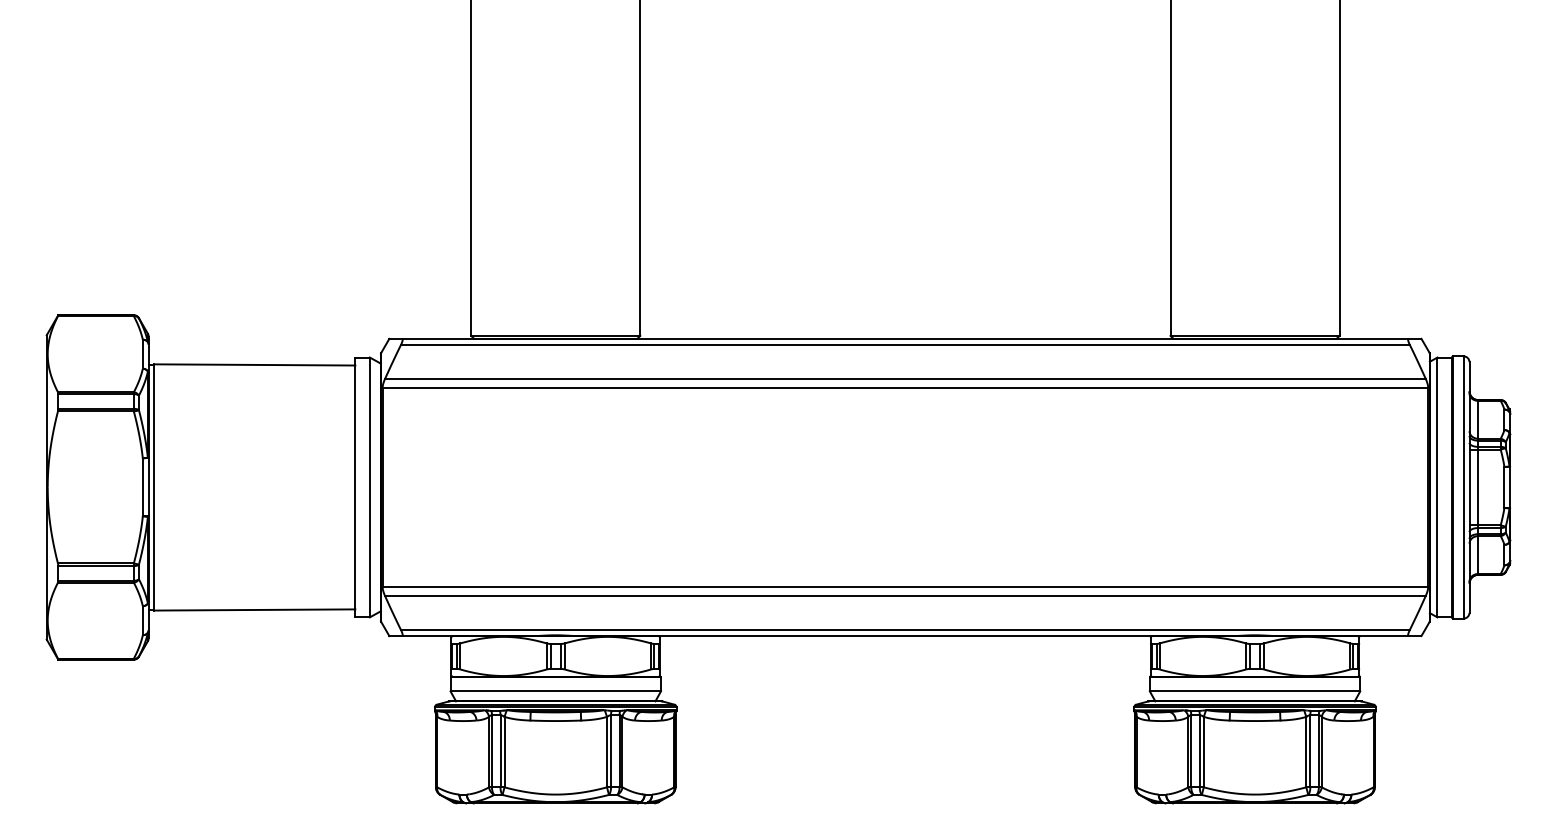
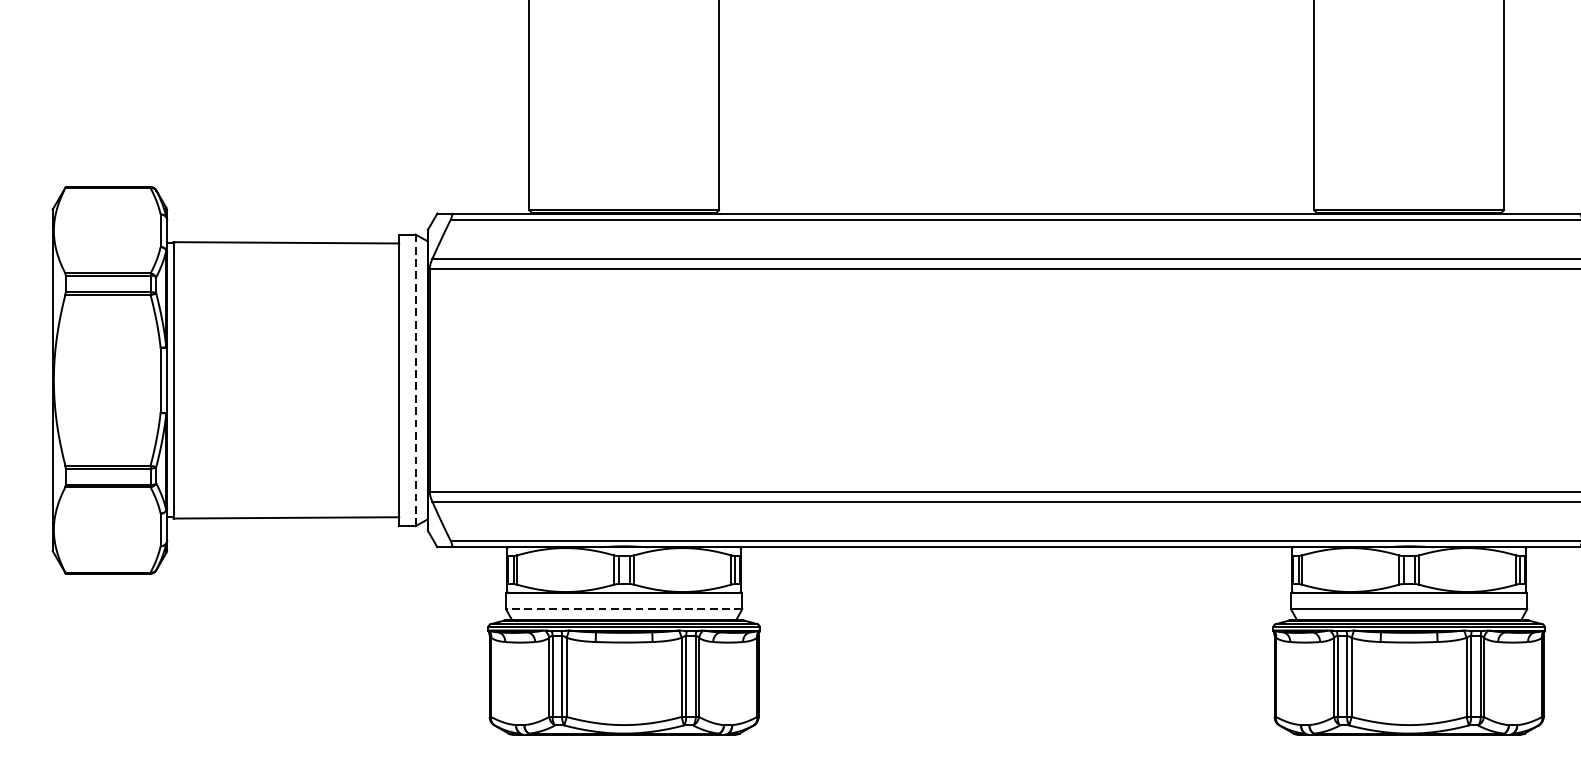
line: (369, 487) -> (415, 380), solid -> dashed
line: (555, 691) -> (623, 609), solid -> dashed

